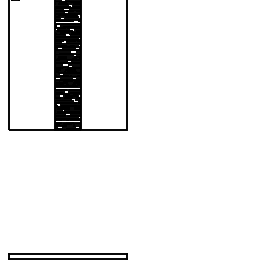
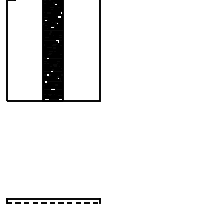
line: (68, 259) -> (53, 203), solid -> dashed

